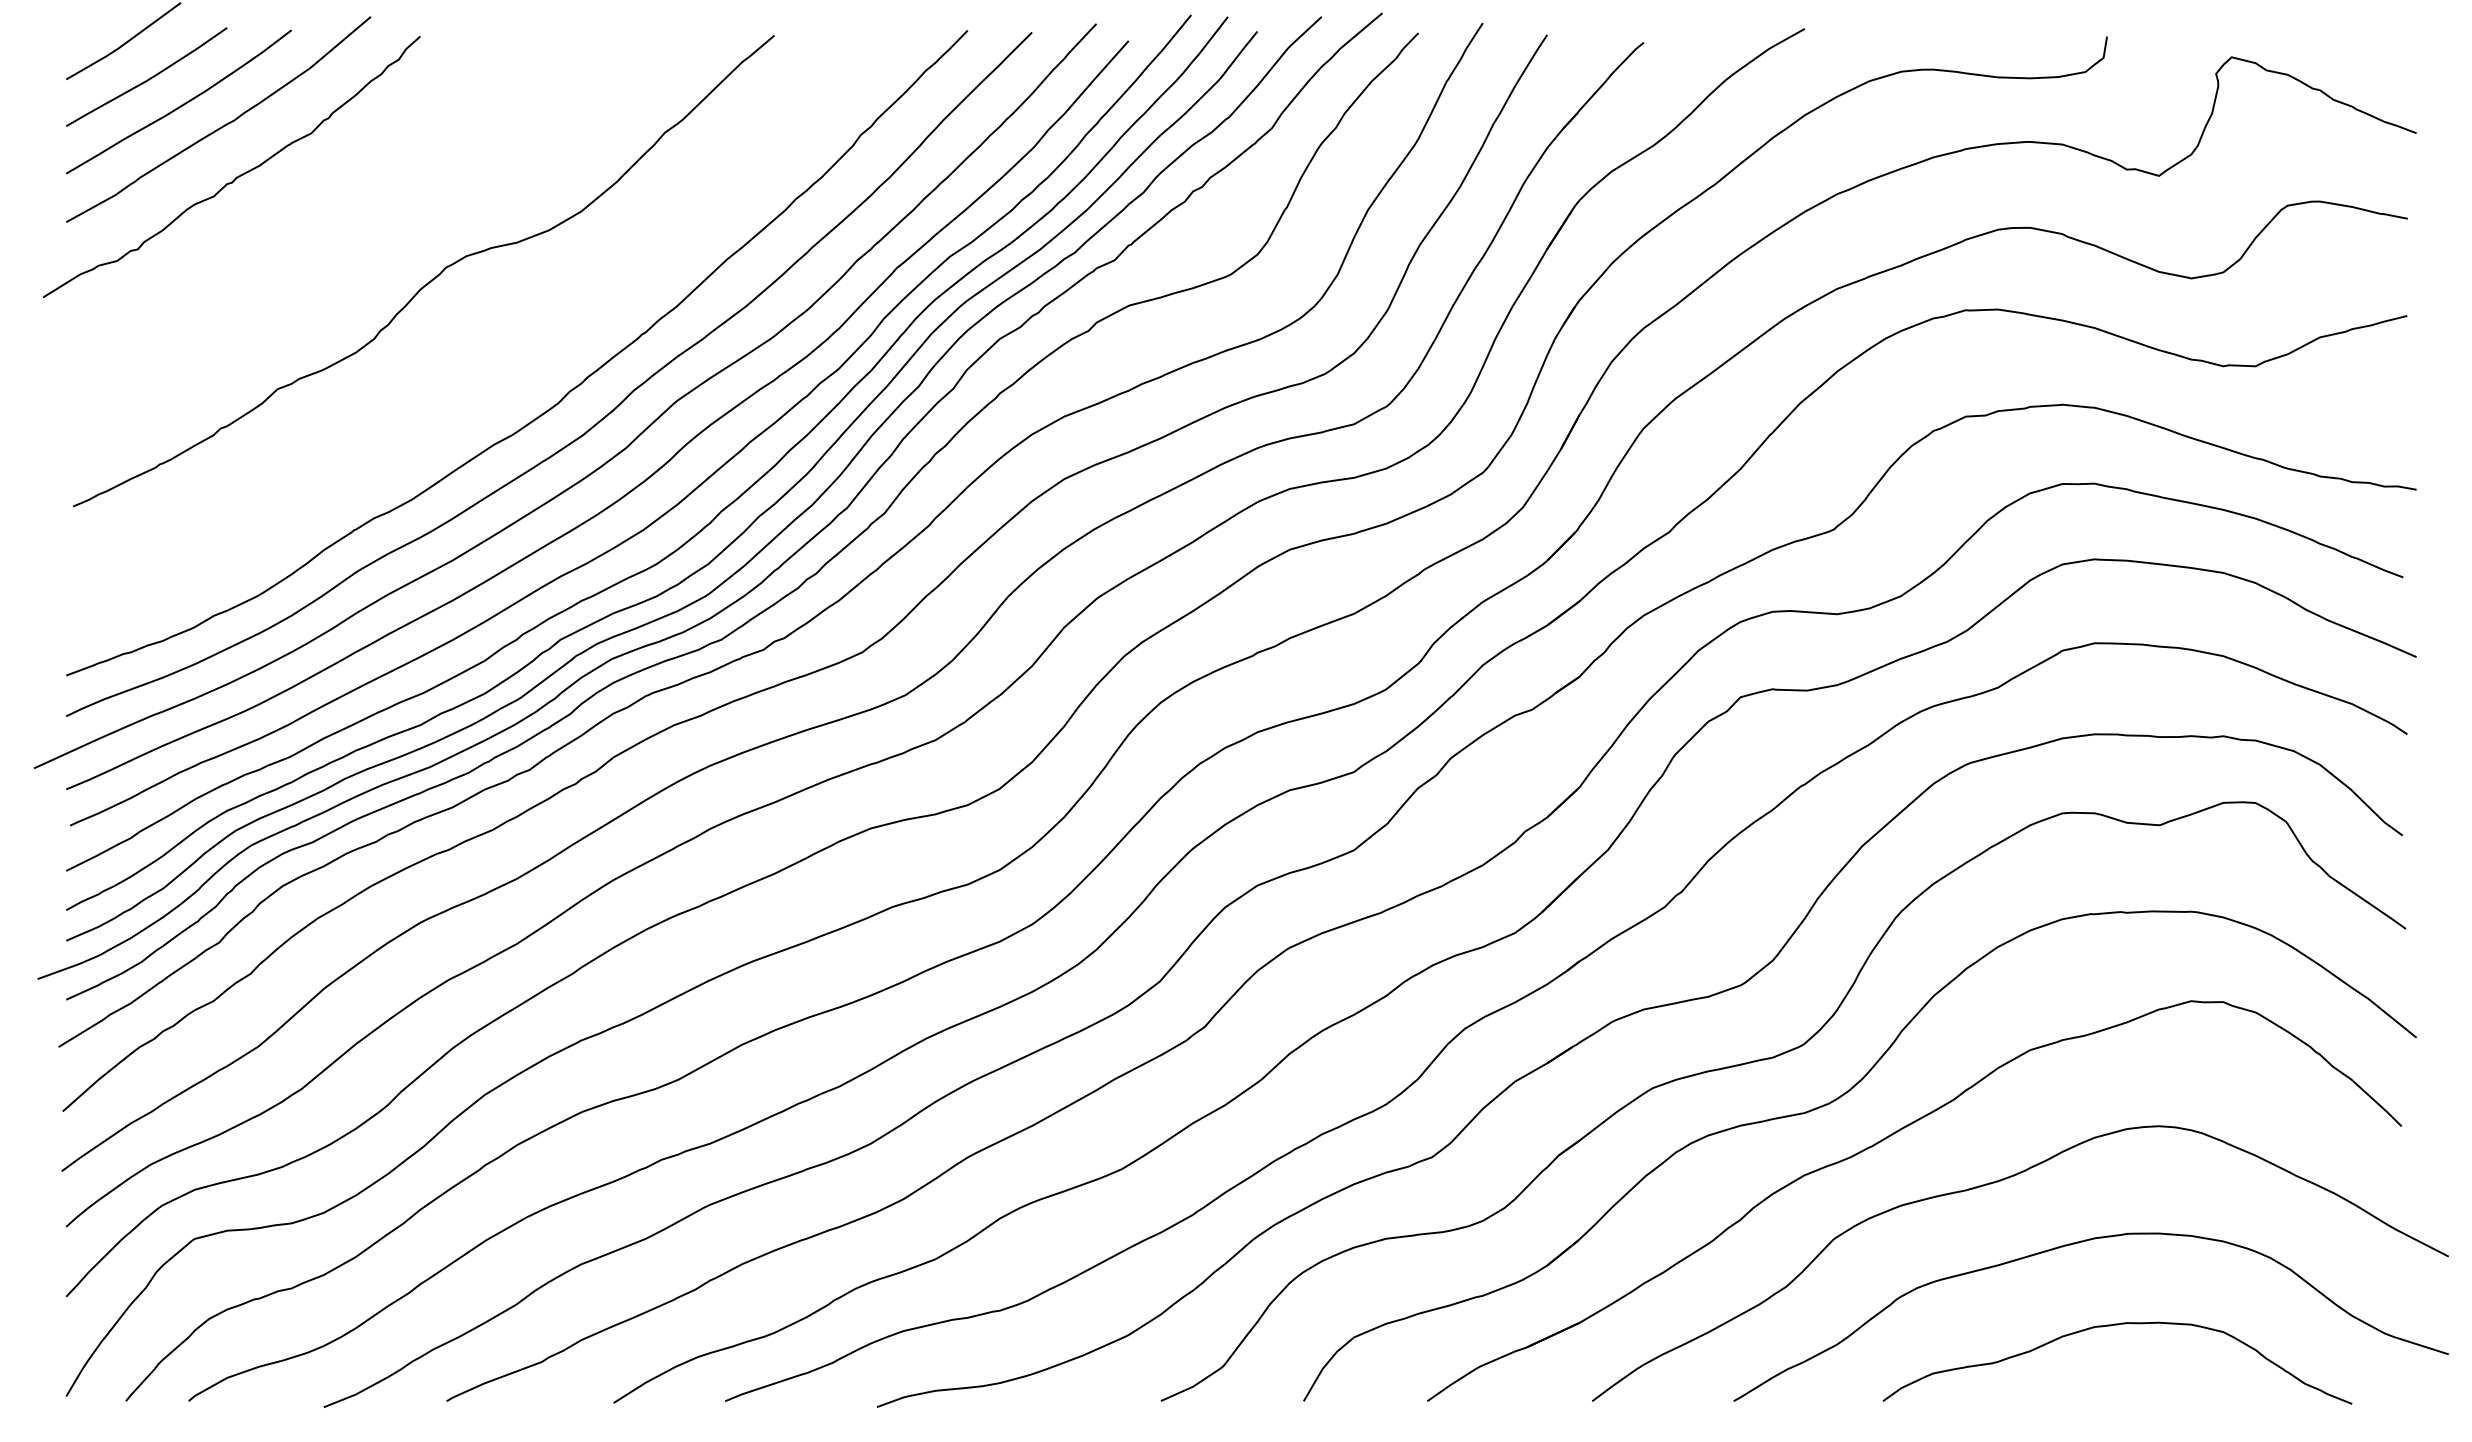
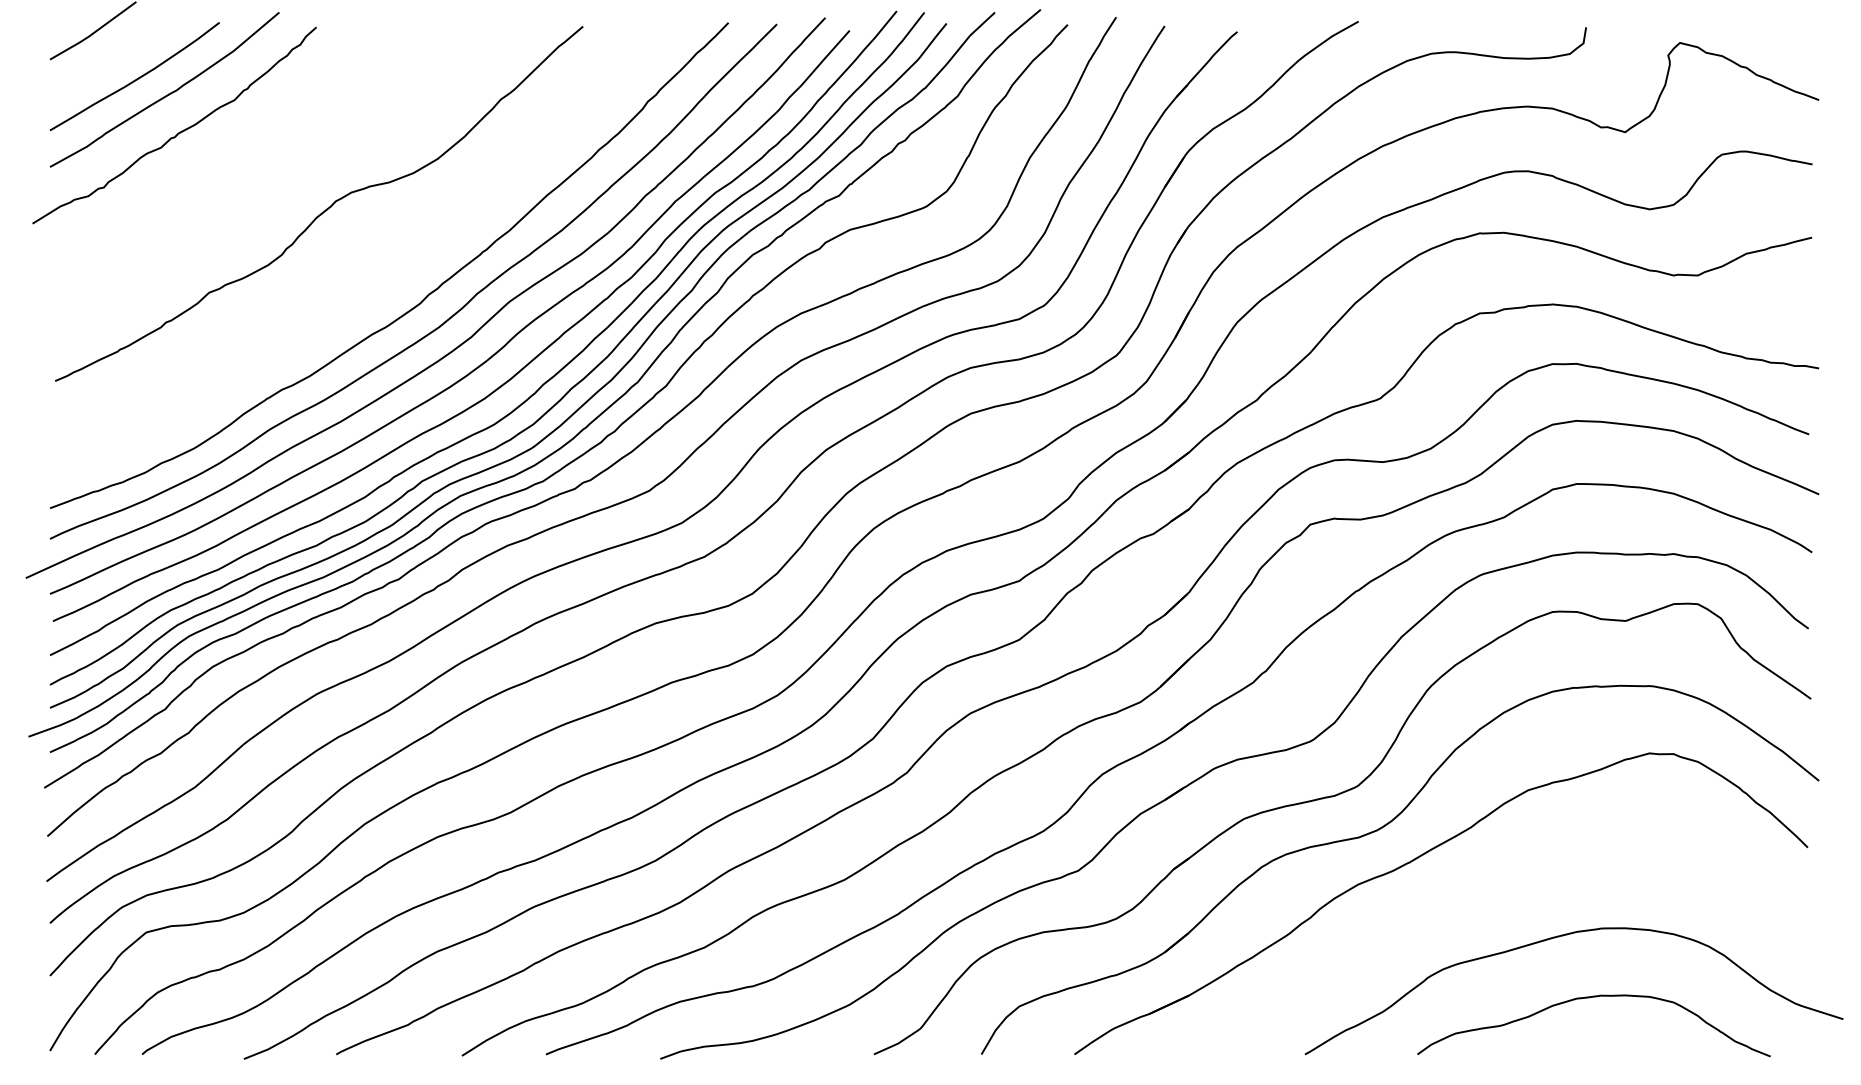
curve: (148, 78) -> (111, 58), removed
curve: (1998, 1182) -> (1504, 889), removed

